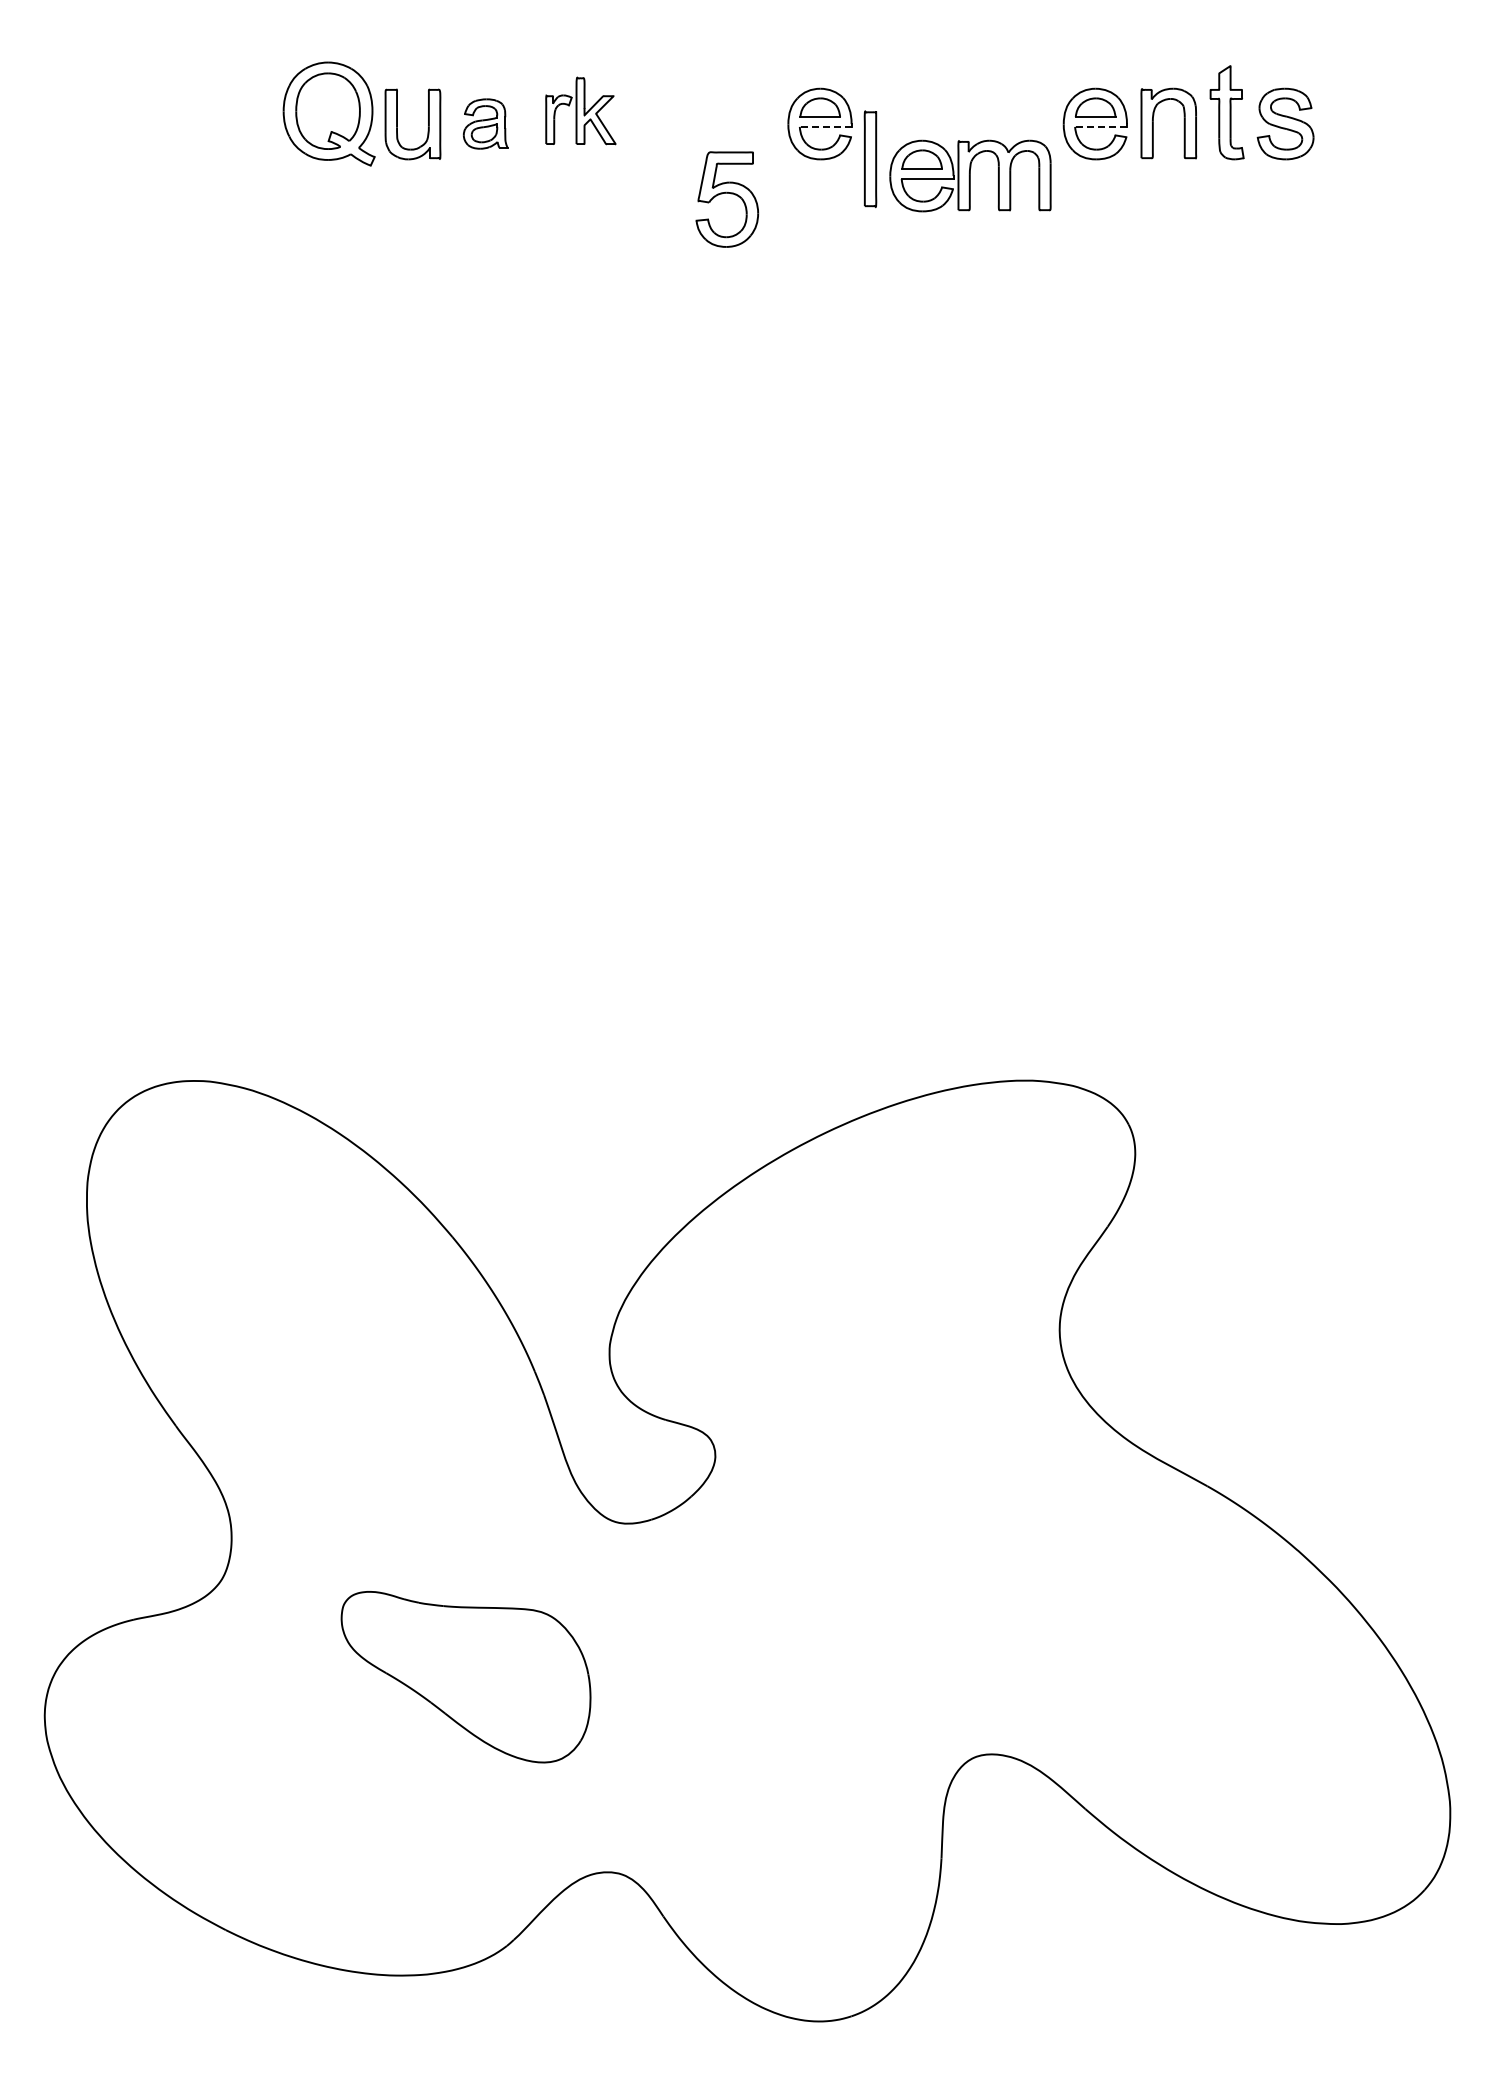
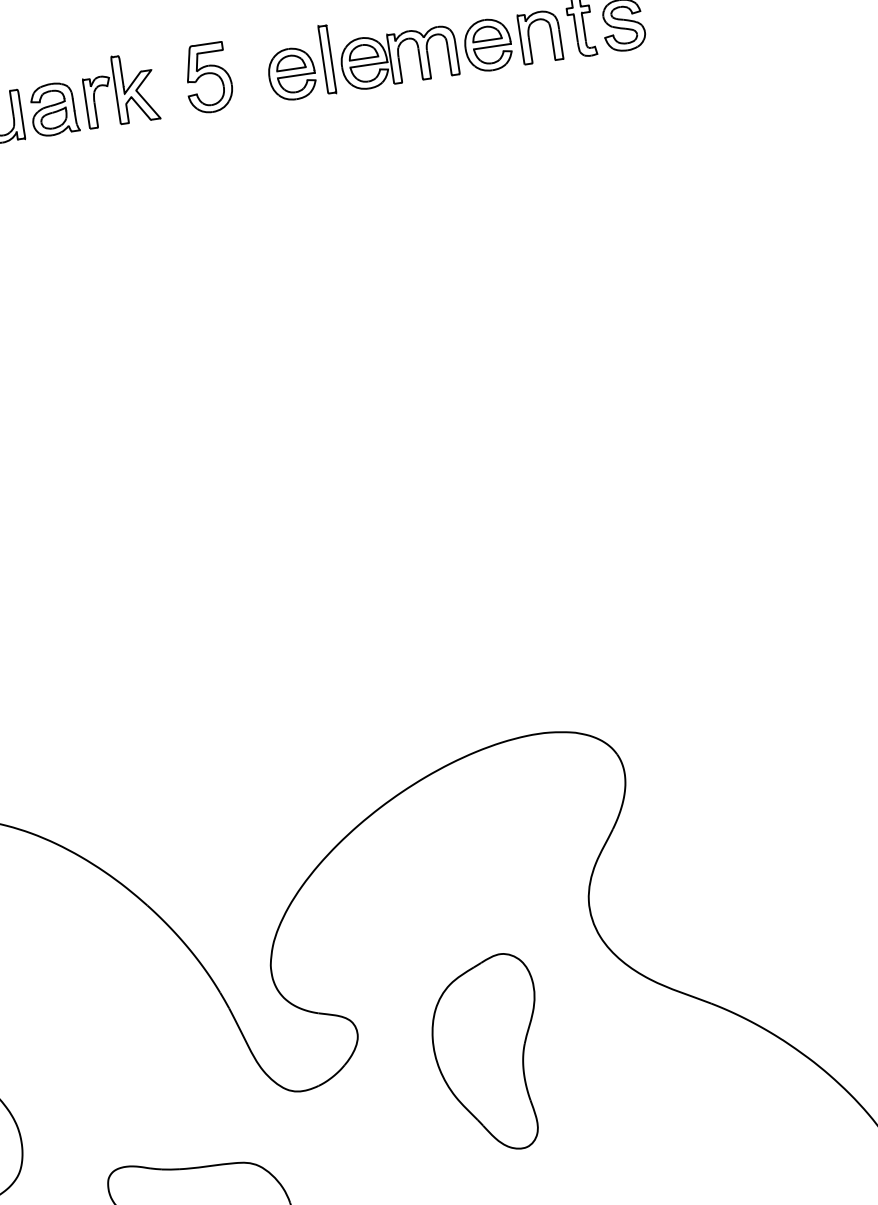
part: (580, 110) -> (120, 89), size x1.43
part: (485, 123) -> (53, 108), size x1.43
line: (825, 126) -> (296, 75), dashed -> solid
line: (1101, 126) -> (492, 46), dashed -> solid
part: (870, 159) -> (327, 59), moved
part: (970, 175) -> (399, 57), moved
part: (727, 199) -> (208, 78), moved
part: (891, 1510) -> (488, 1054), added

